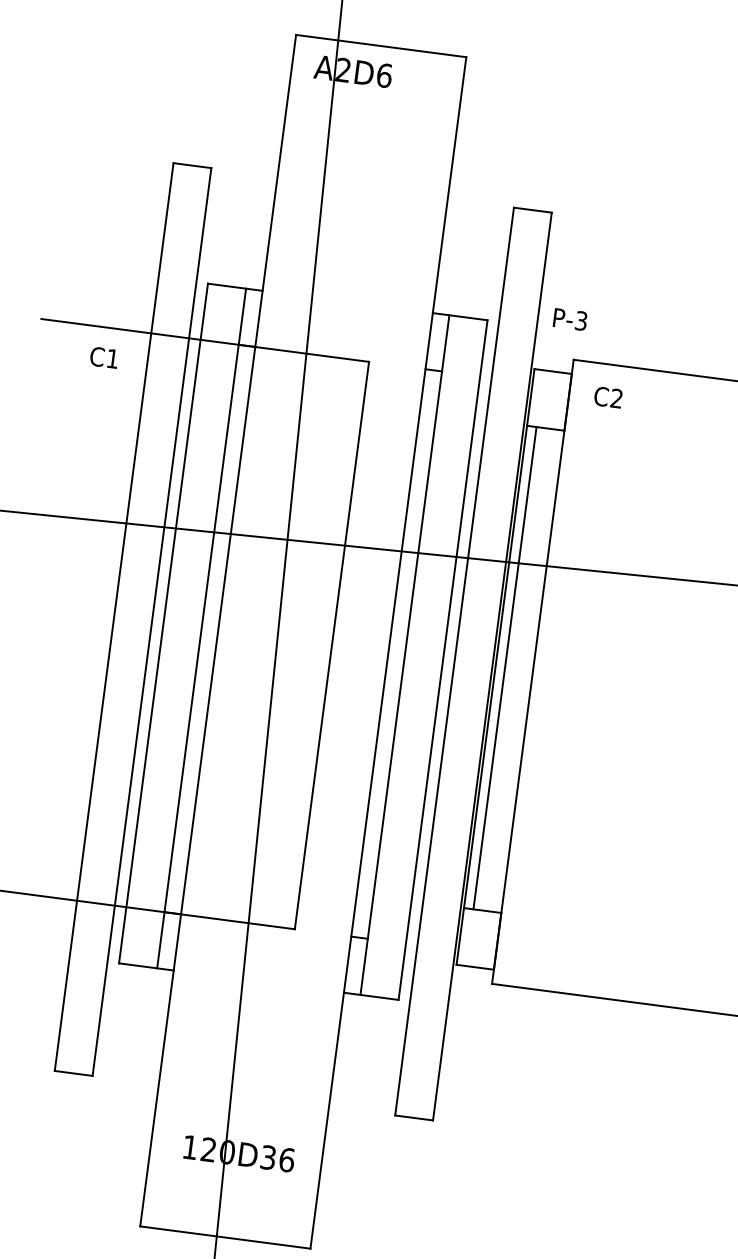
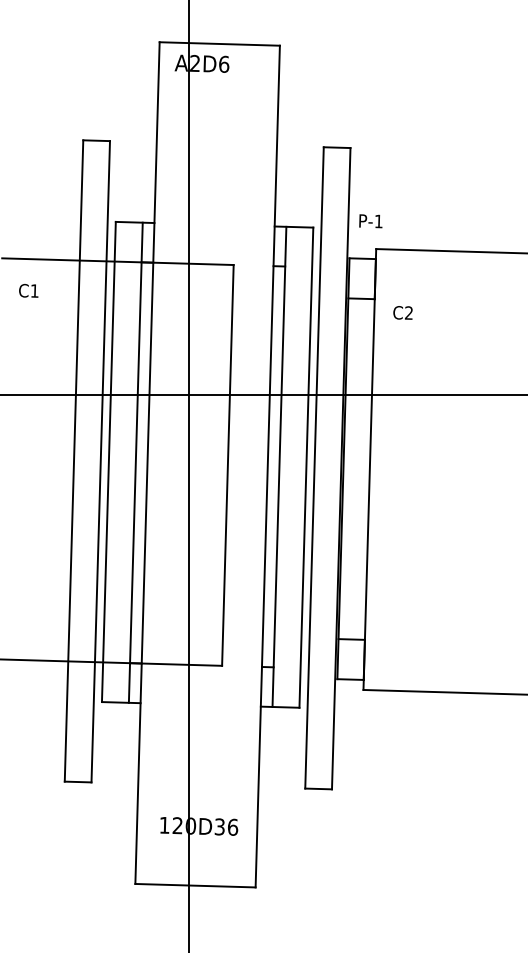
text: (580, 320) -> (378, 221), P-3 -> P-1
text: (103, 357) -> (28, 290), moved
text: (607, 396) -> (402, 312), moved
line: (505, 667) -> (350, 468), removed

